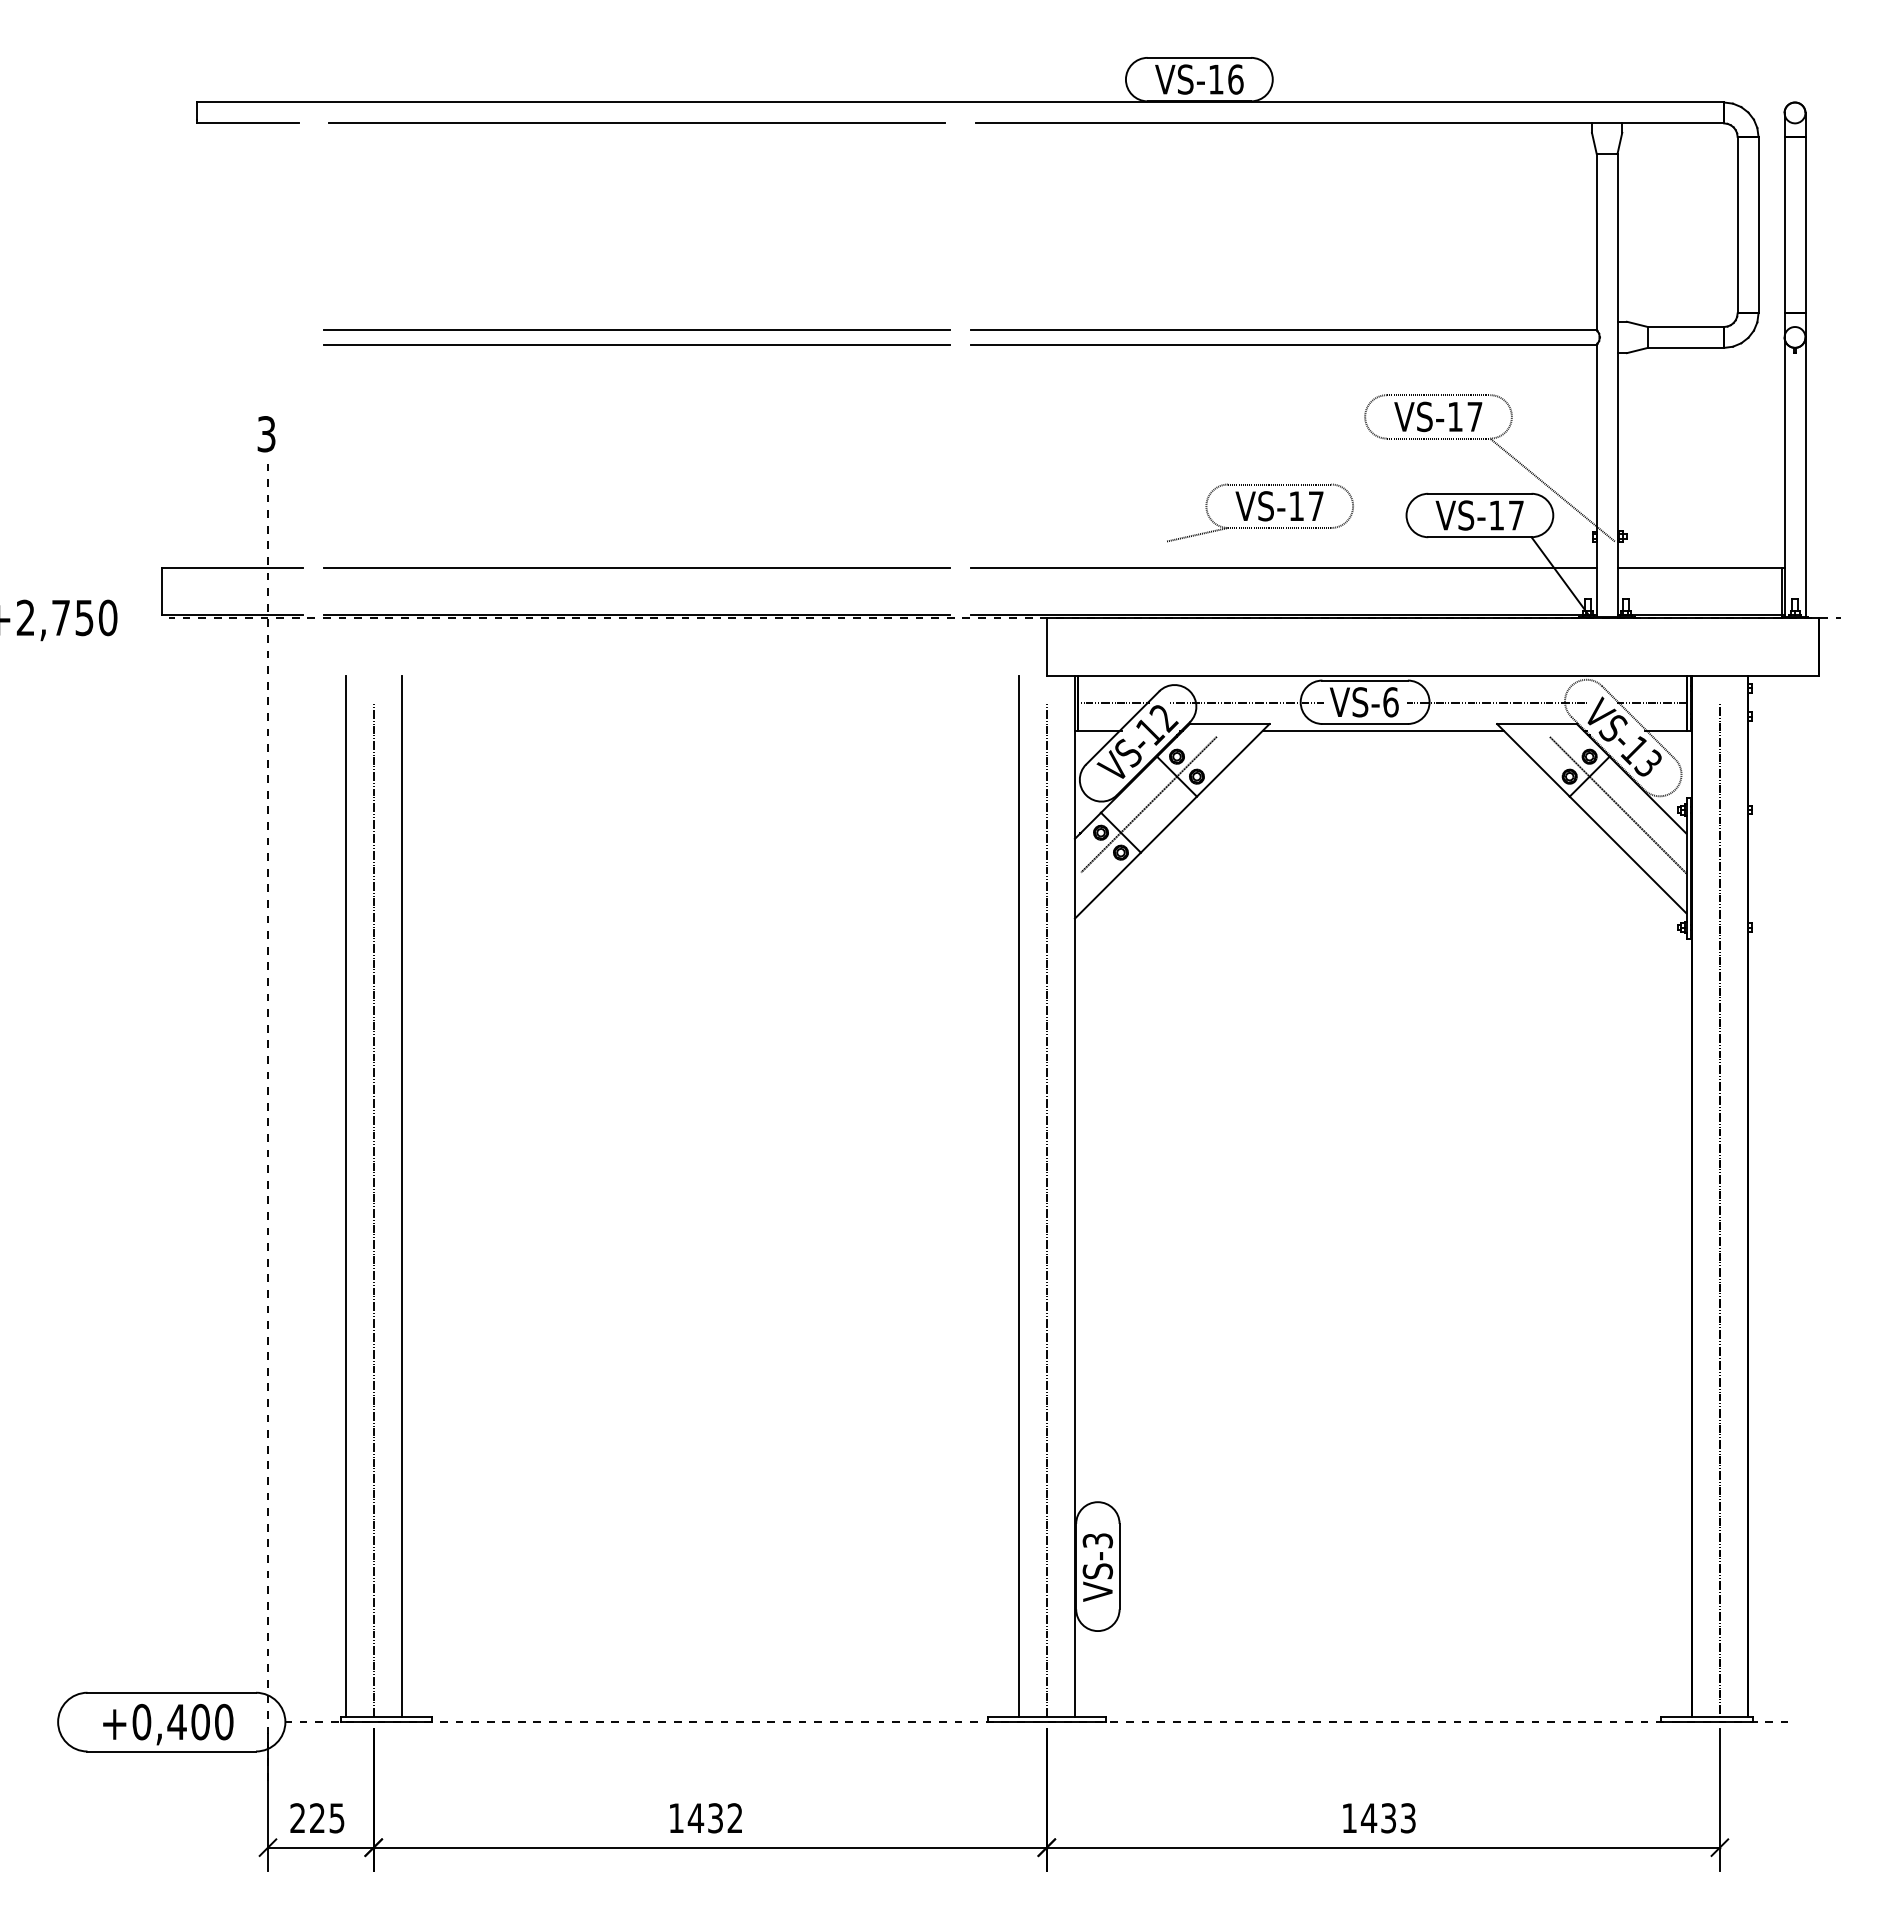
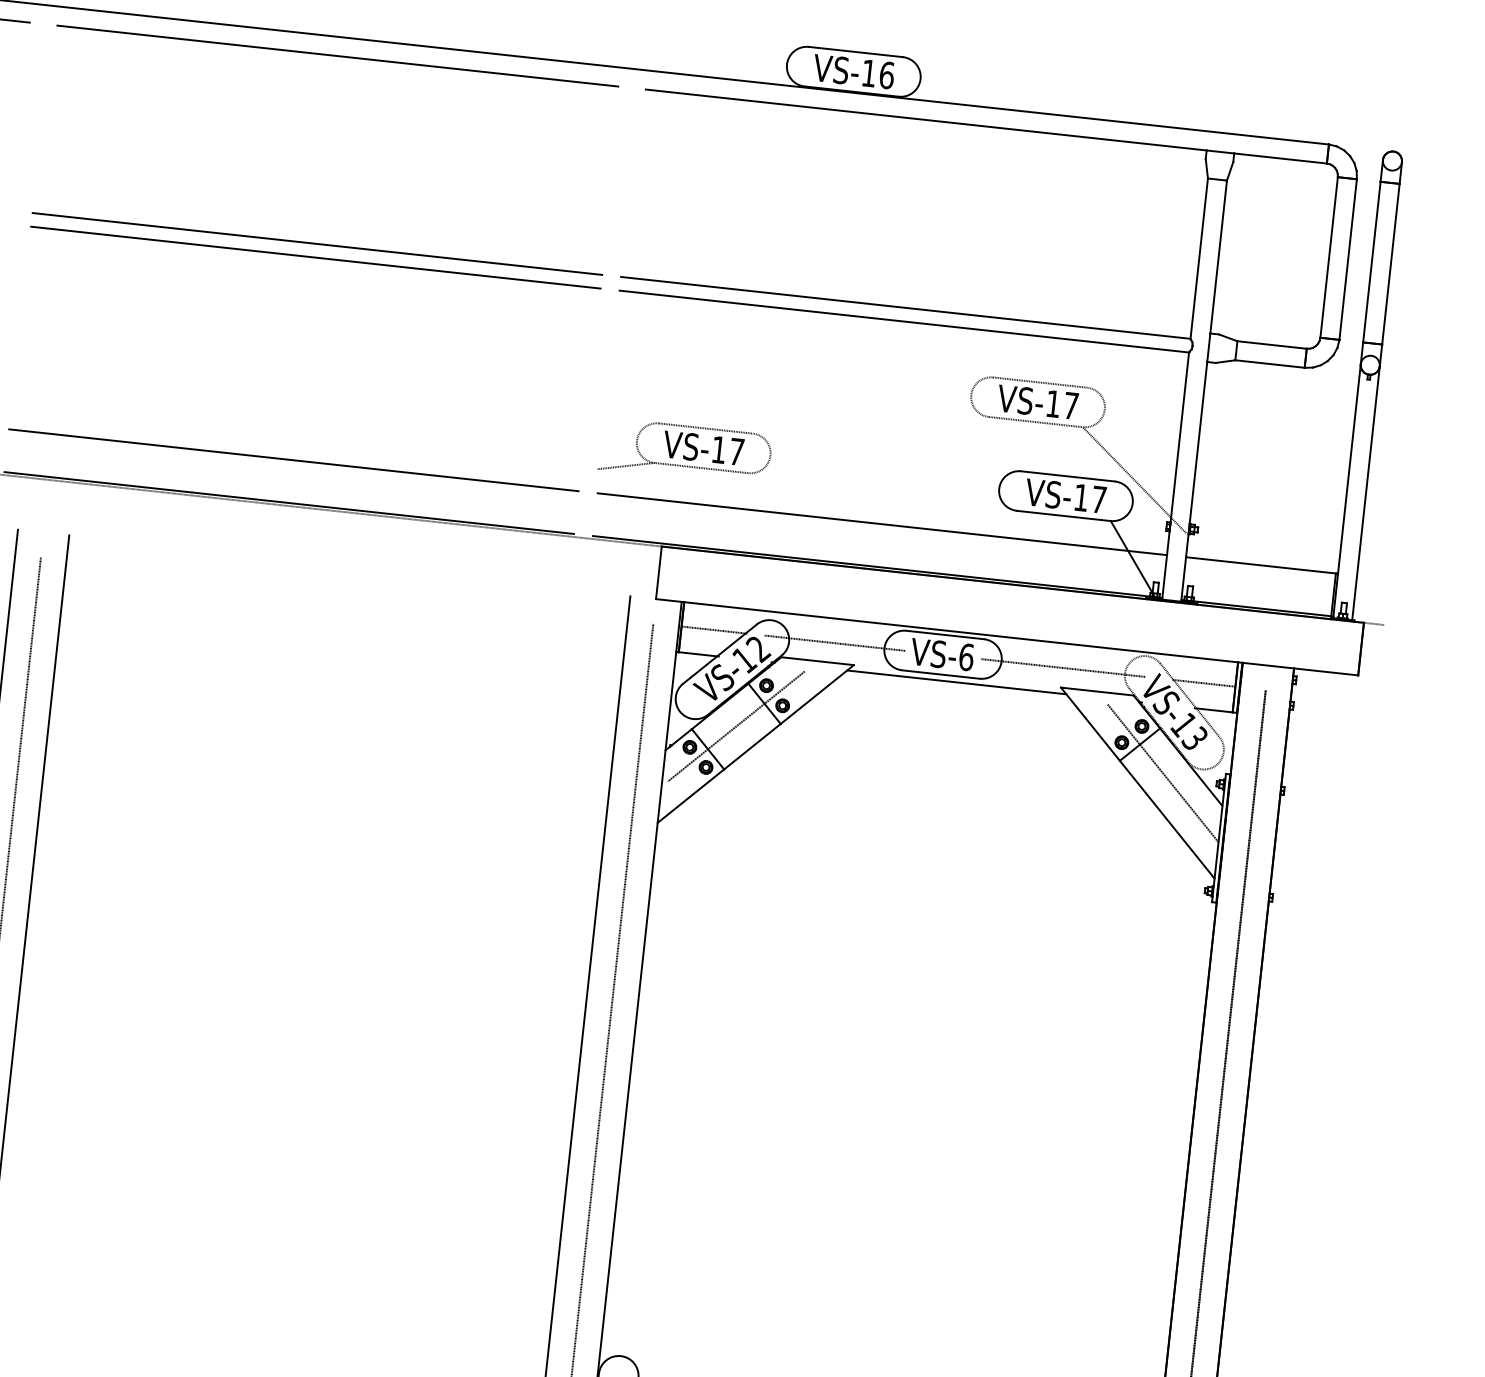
part: (1260, 512) -> (685, 452), moved

